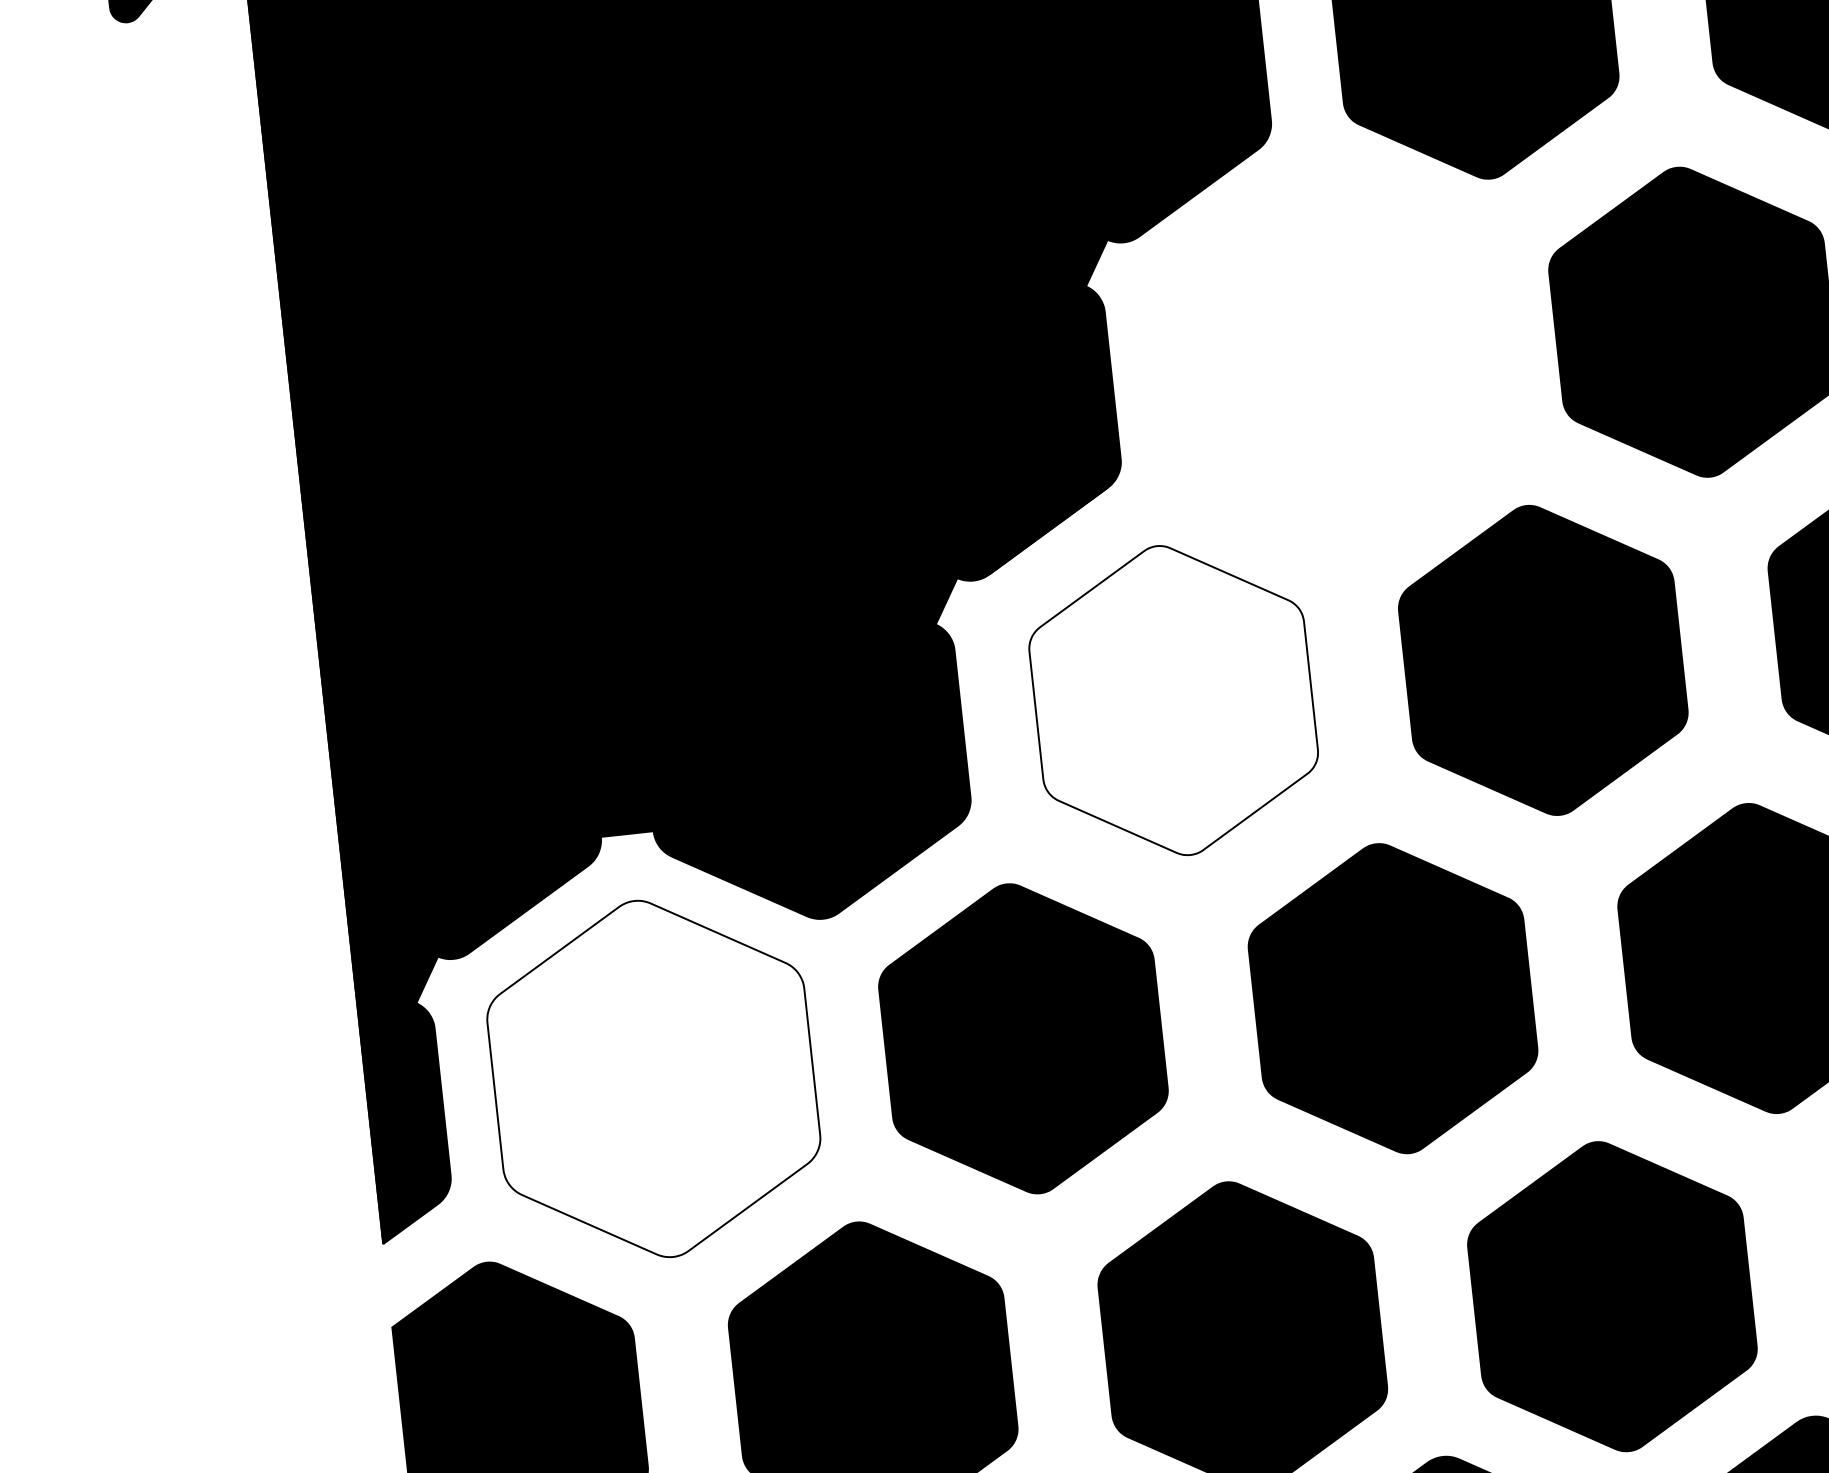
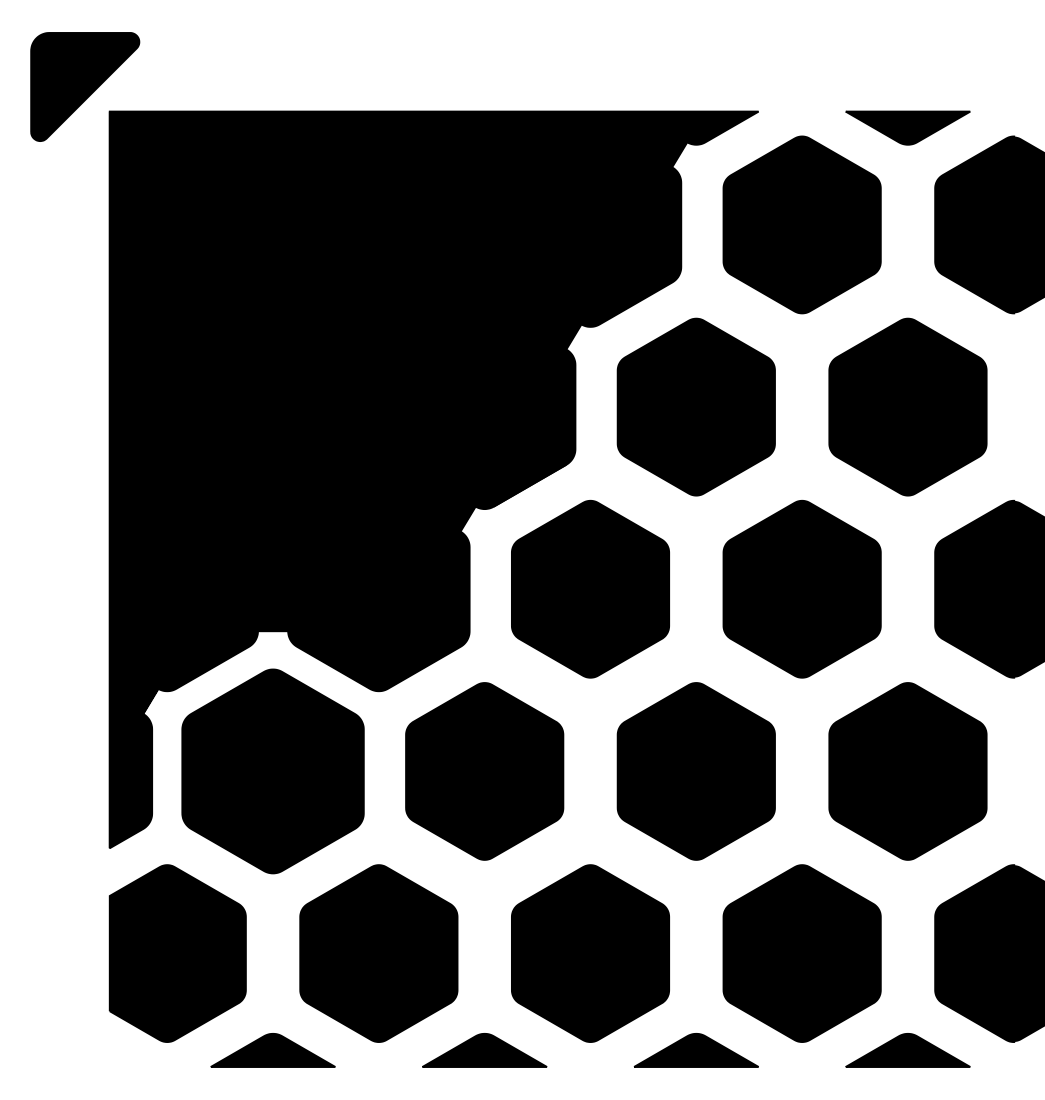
part: (1322, 361) -> (695, 406), added
fill: (1173, 699) -> (590, 588), added
fill: (652, 1079) -> (272, 771), added

